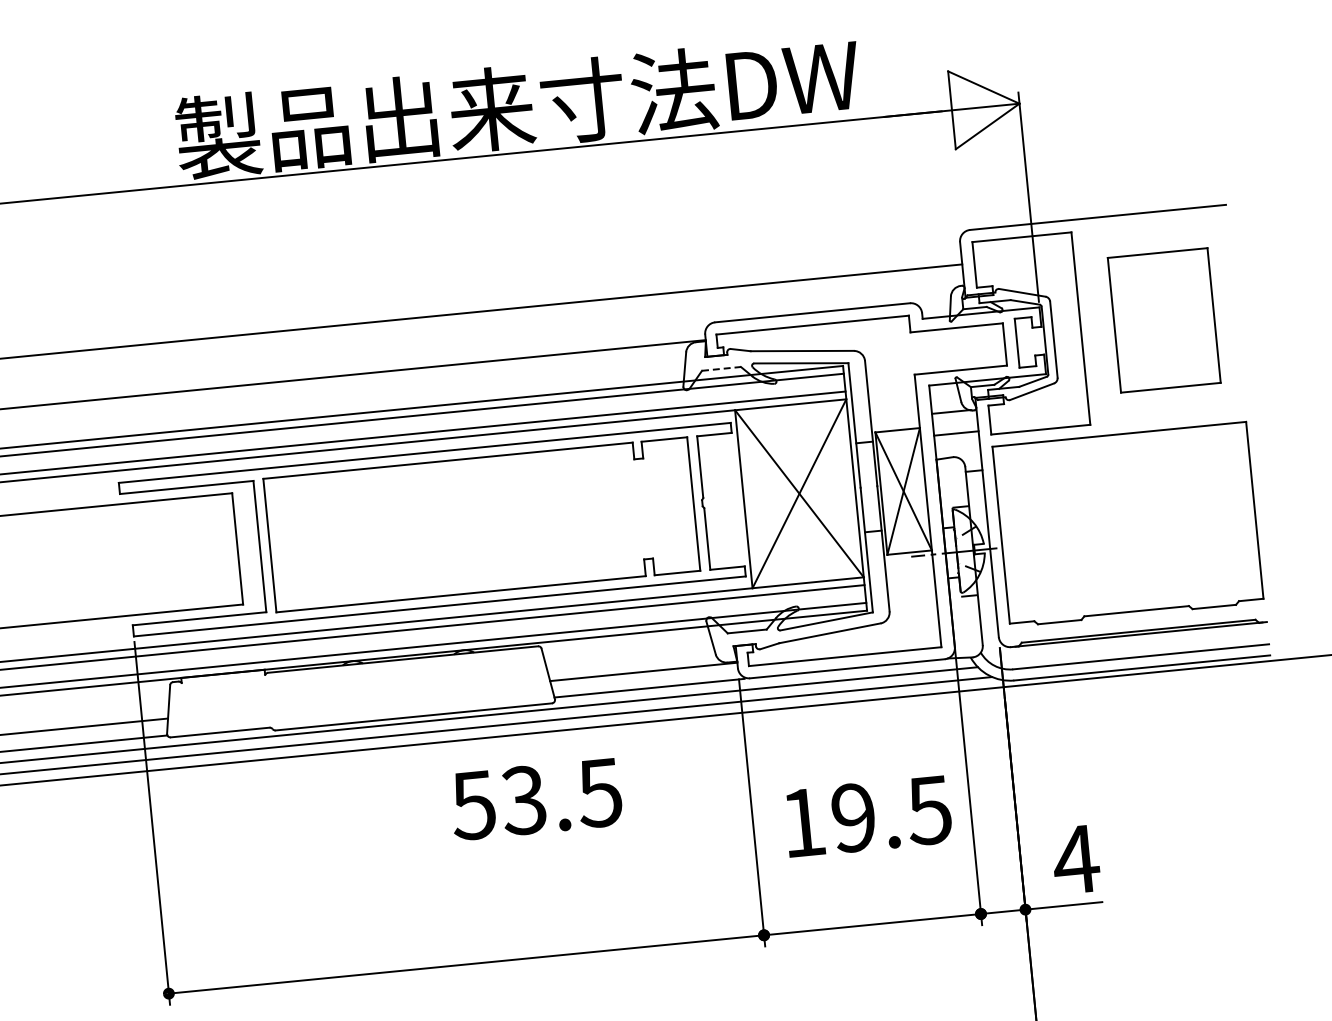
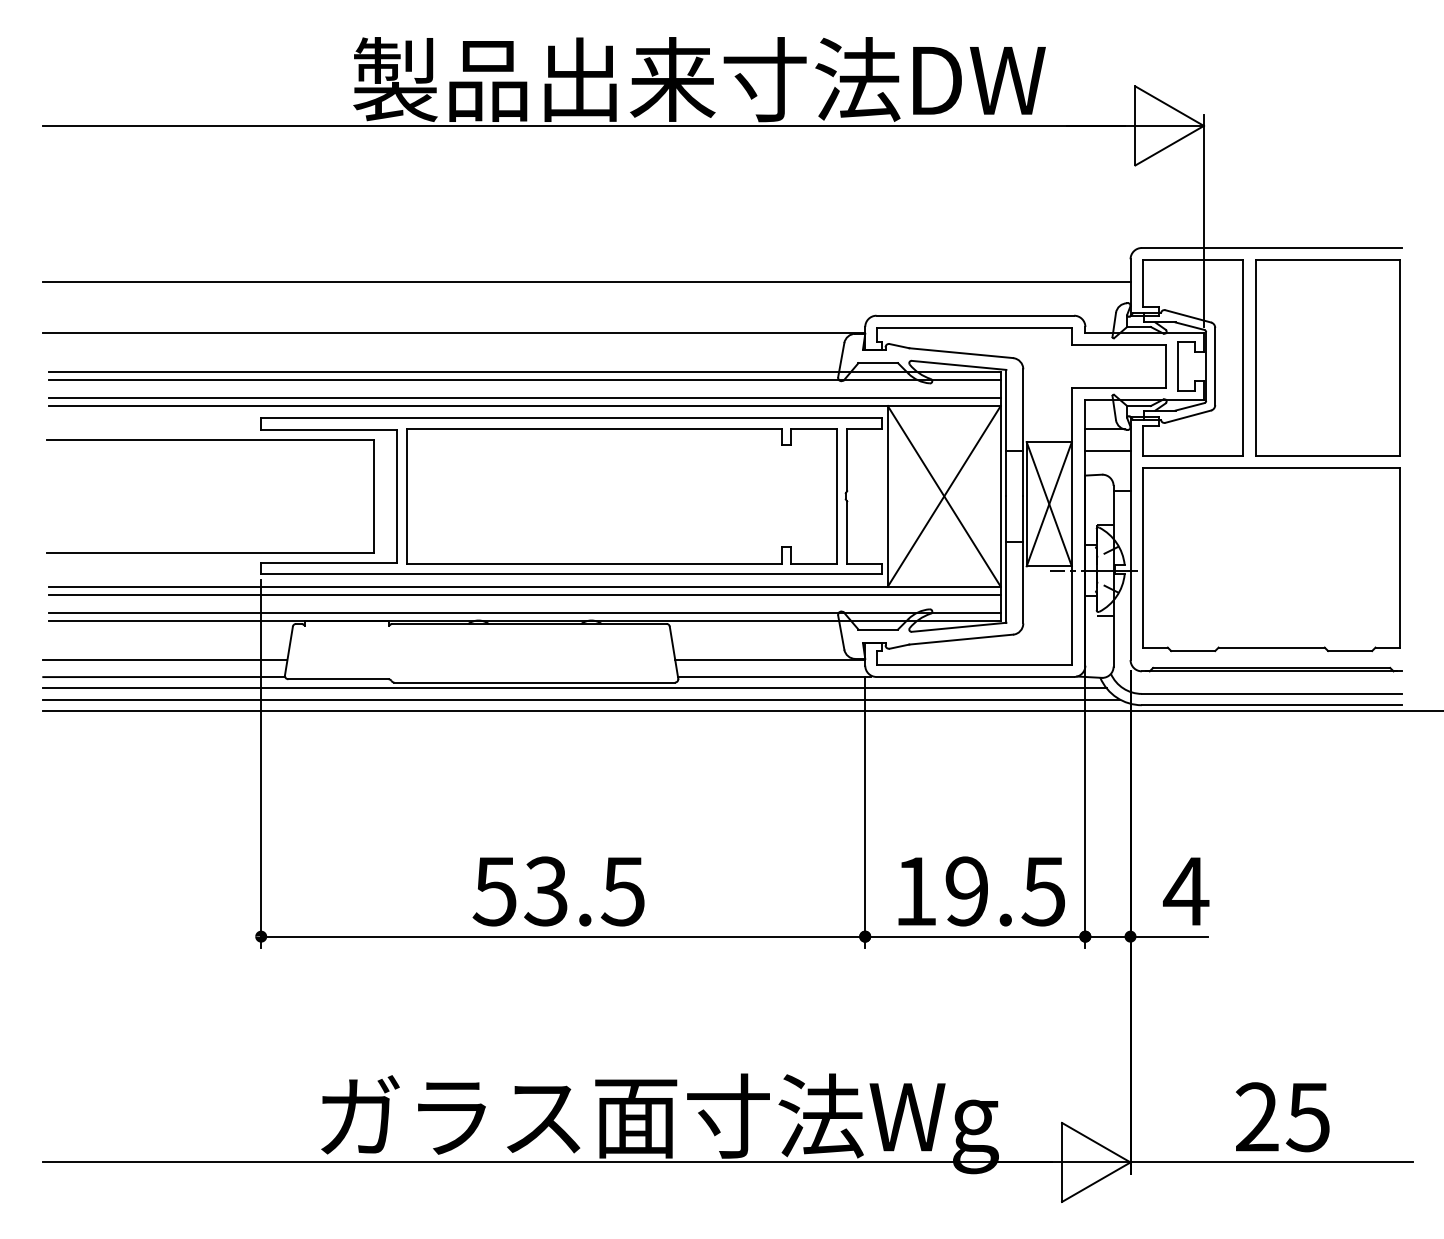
part: (1163, 319) -> (1327, 357), size x1.43
line: (721, 369) -> (878, 363), dashed -> solid
text: (536, 799) -> (558, 891), moved
text: (868, 816) -> (981, 891), moved

